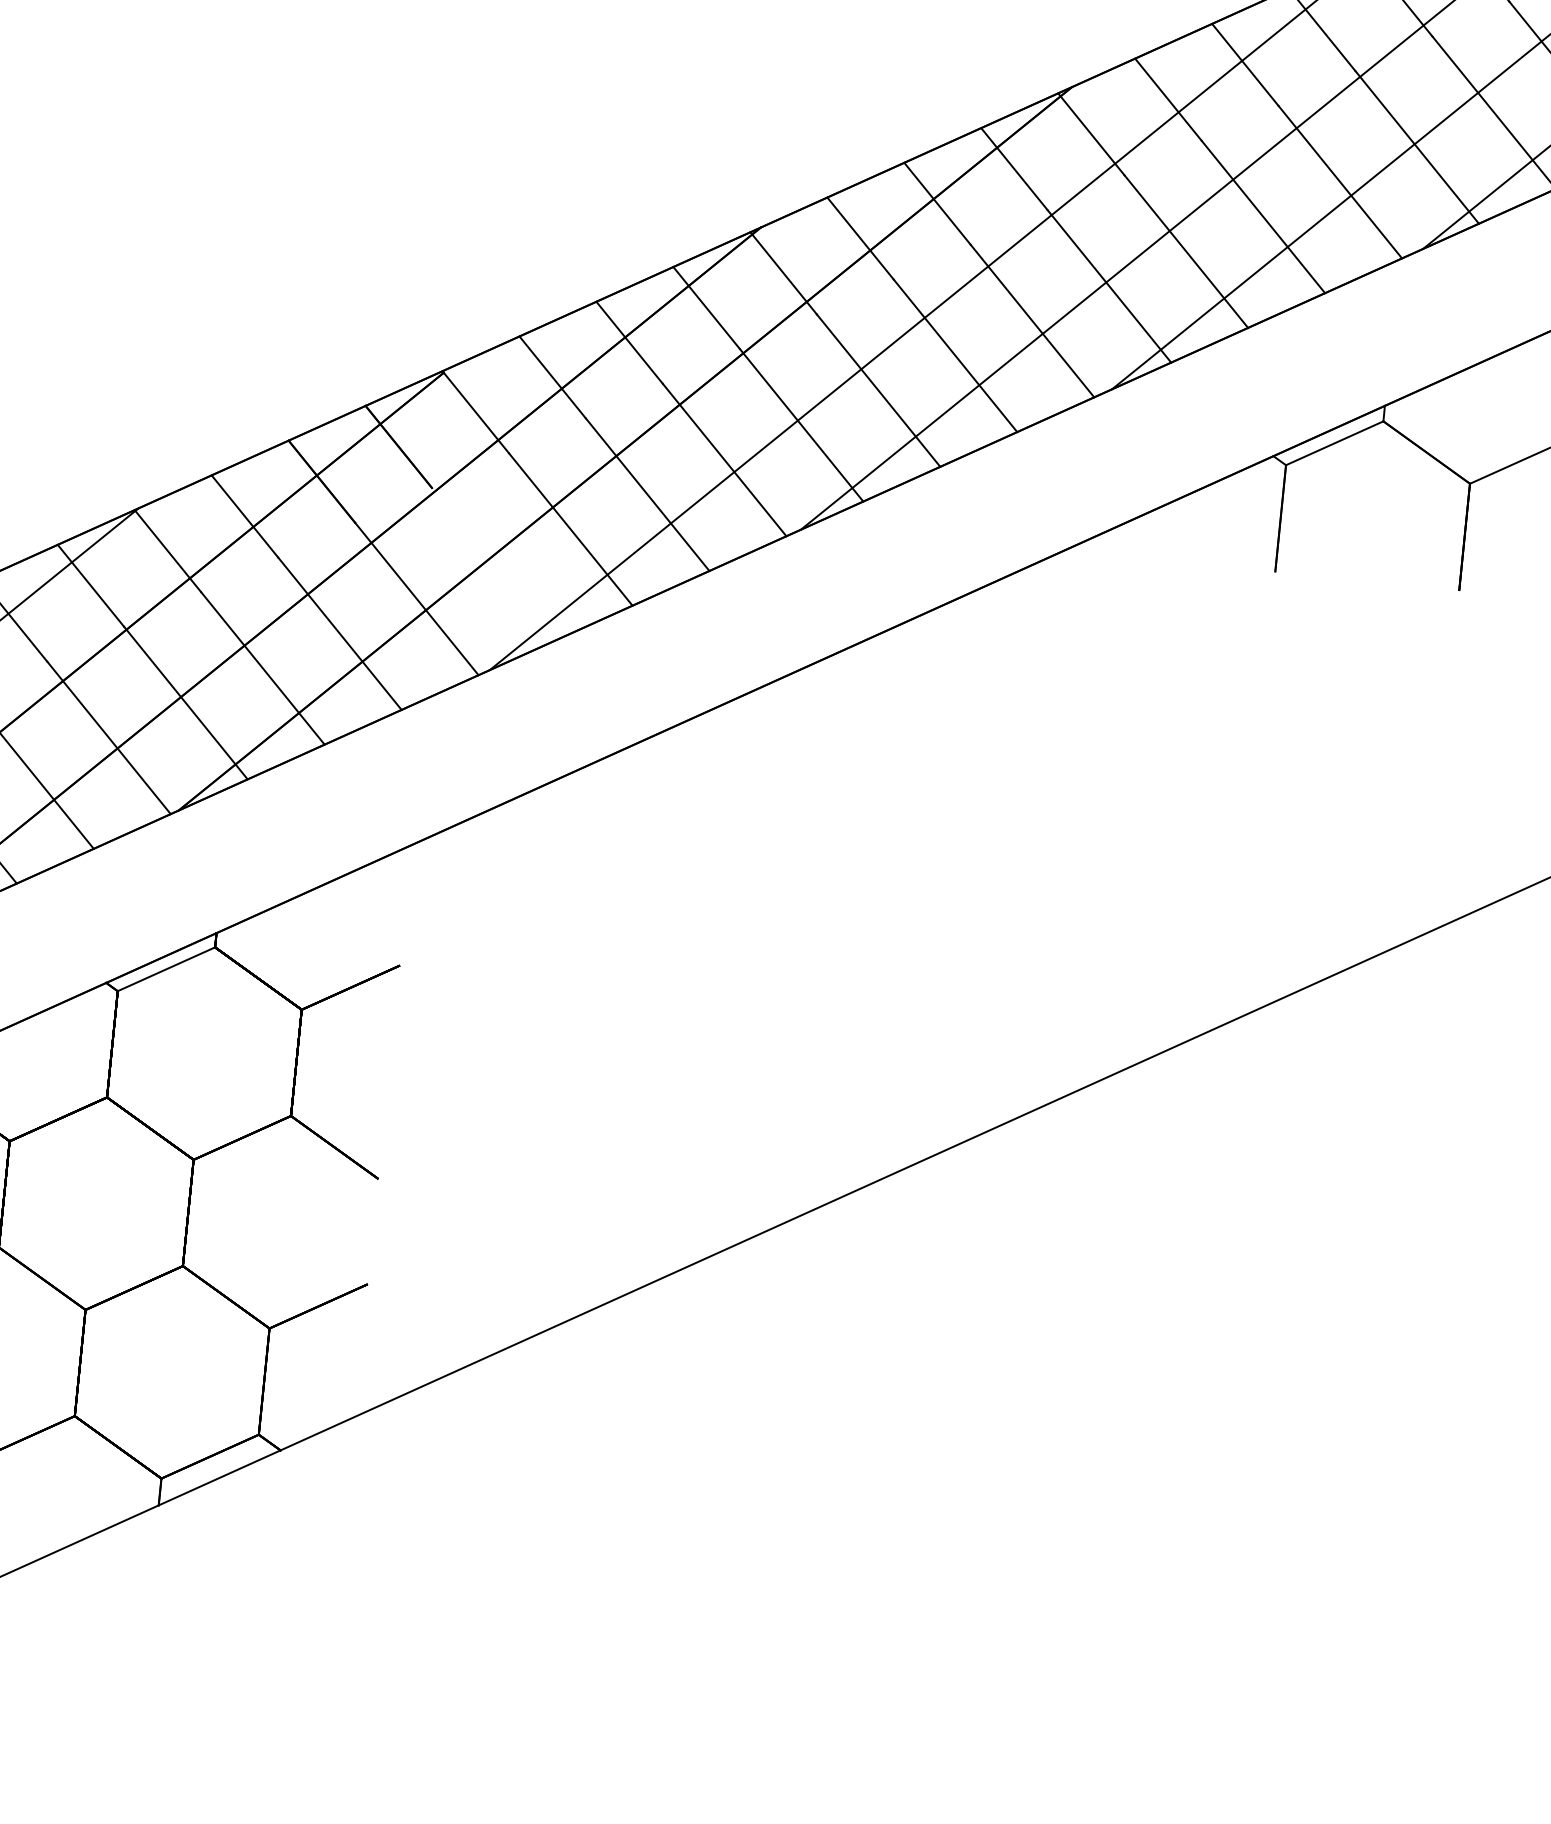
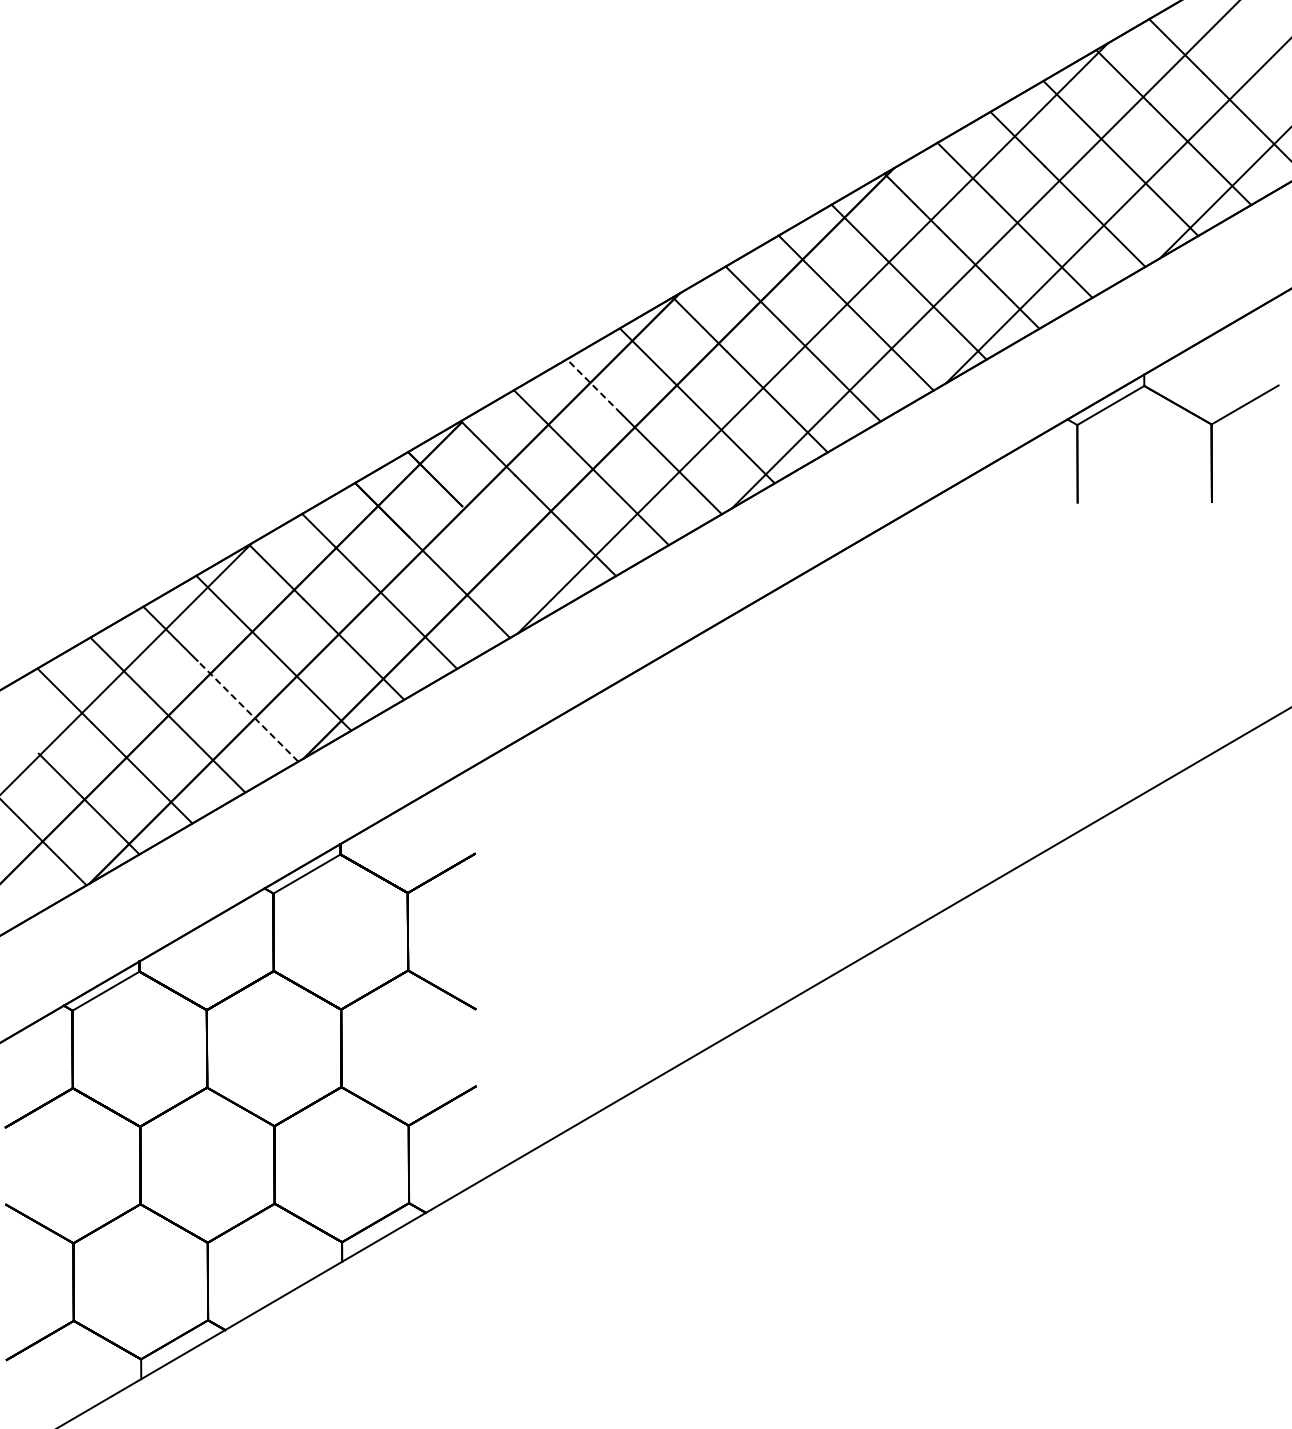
line: (628, 342) -> (593, 386), solid -> dashed
line: (108, 736) -> (247, 710), solid -> dashed

